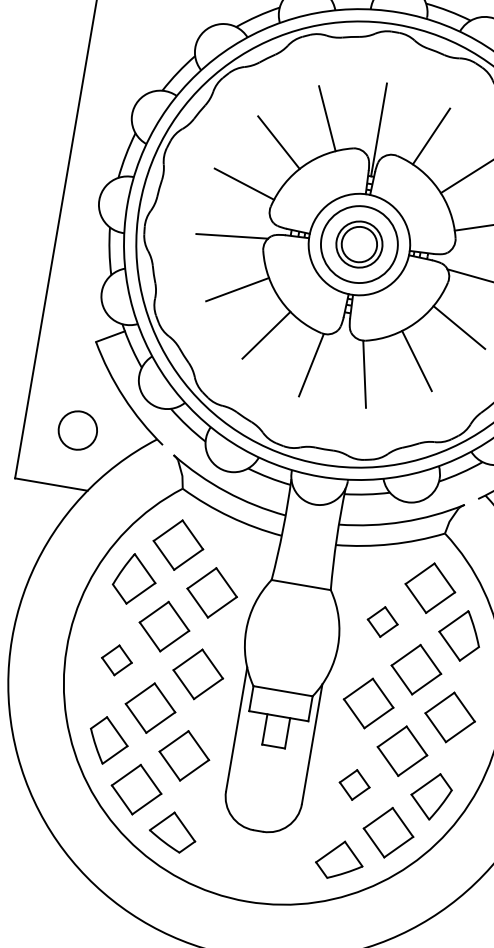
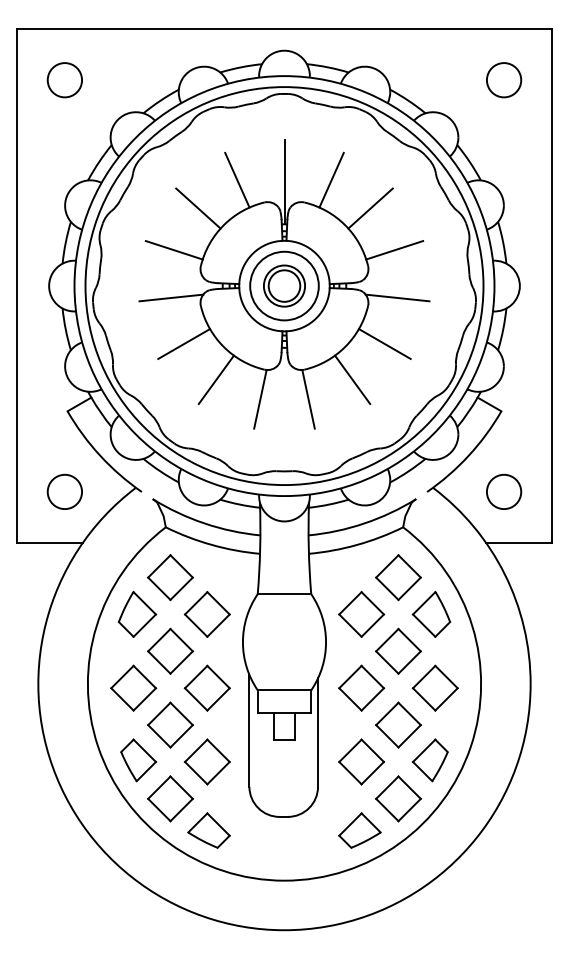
part: (382, 622) -> (361, 614), size x1.67
part: (116, 659) -> (133, 687), size x1.67
part: (354, 784) -> (361, 761), size x1.67

